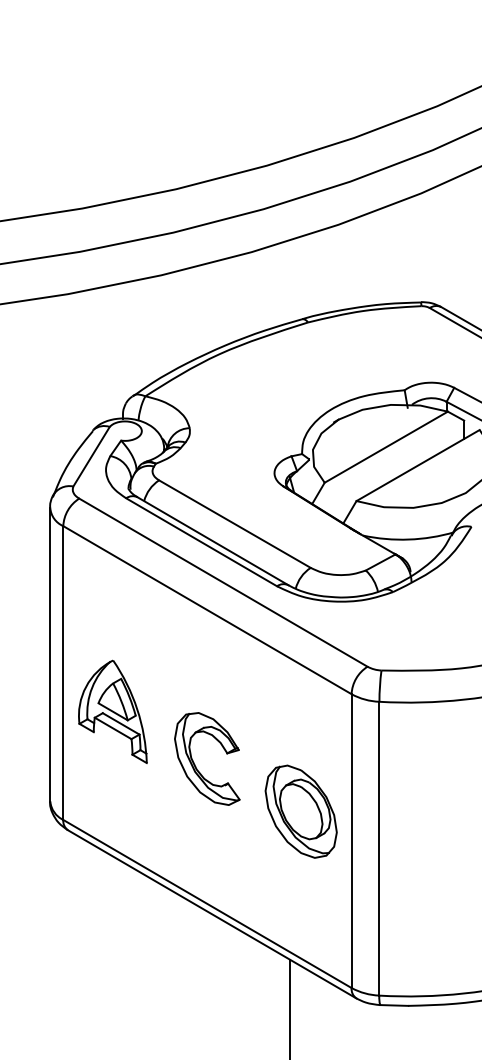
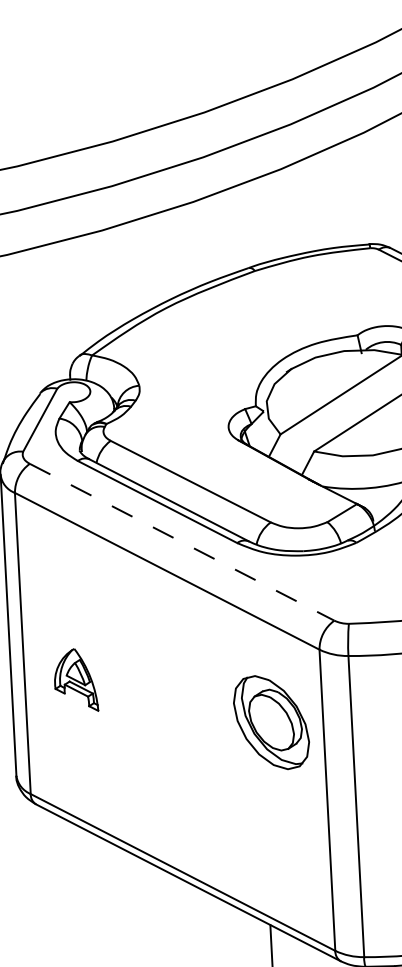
line: (223, 582) -> (182, 542), solid -> dashed
part: (112, 711) -> (75, 680), size x0.6
part: (195, 764) -> (163, 730), removed
part: (300, 811) -> (270, 722), moved

